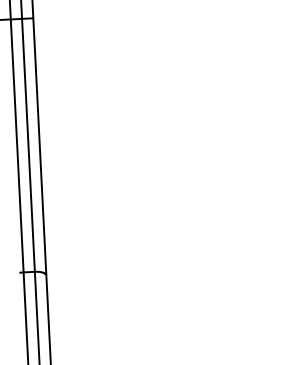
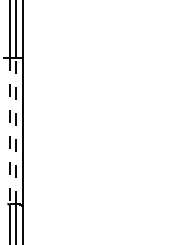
line: (28, 145) -> (16, 131), solid -> dashed
line: (16, 146) -> (9, 131), solid -> dashed

